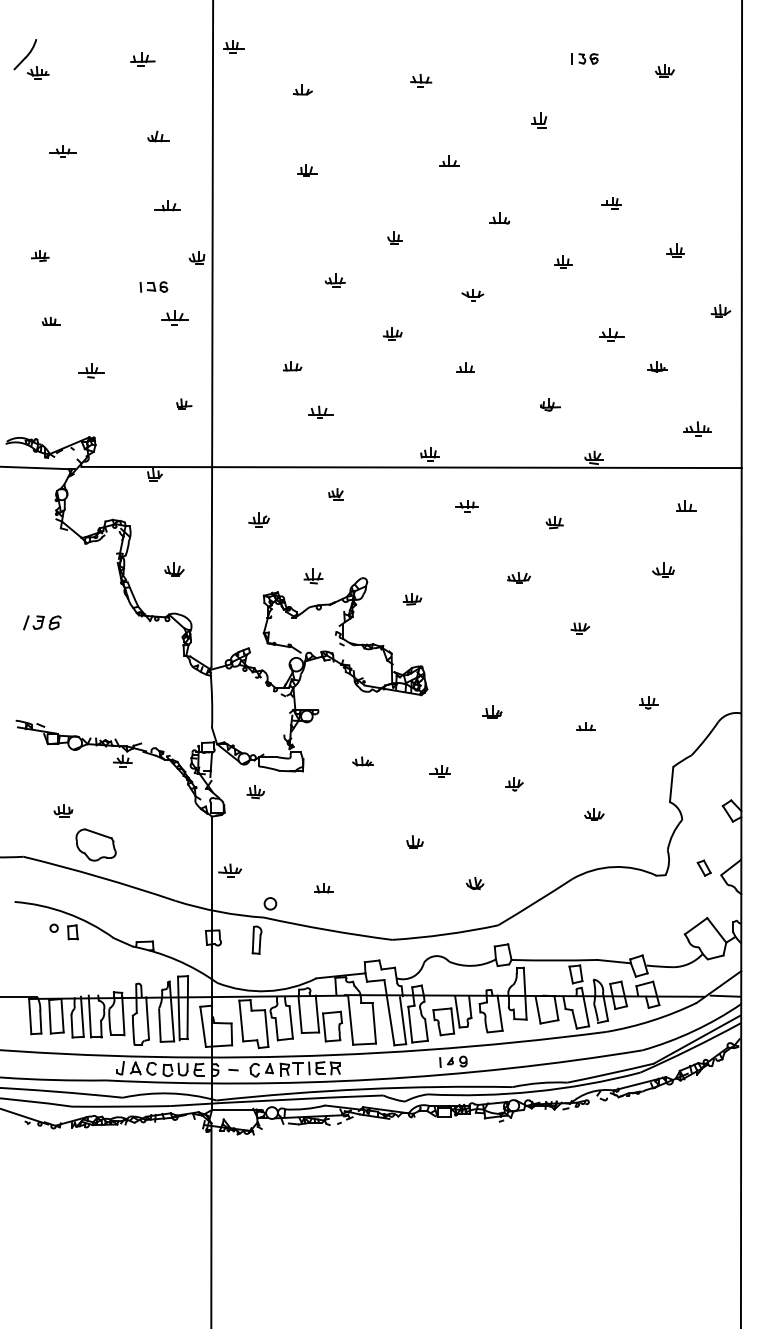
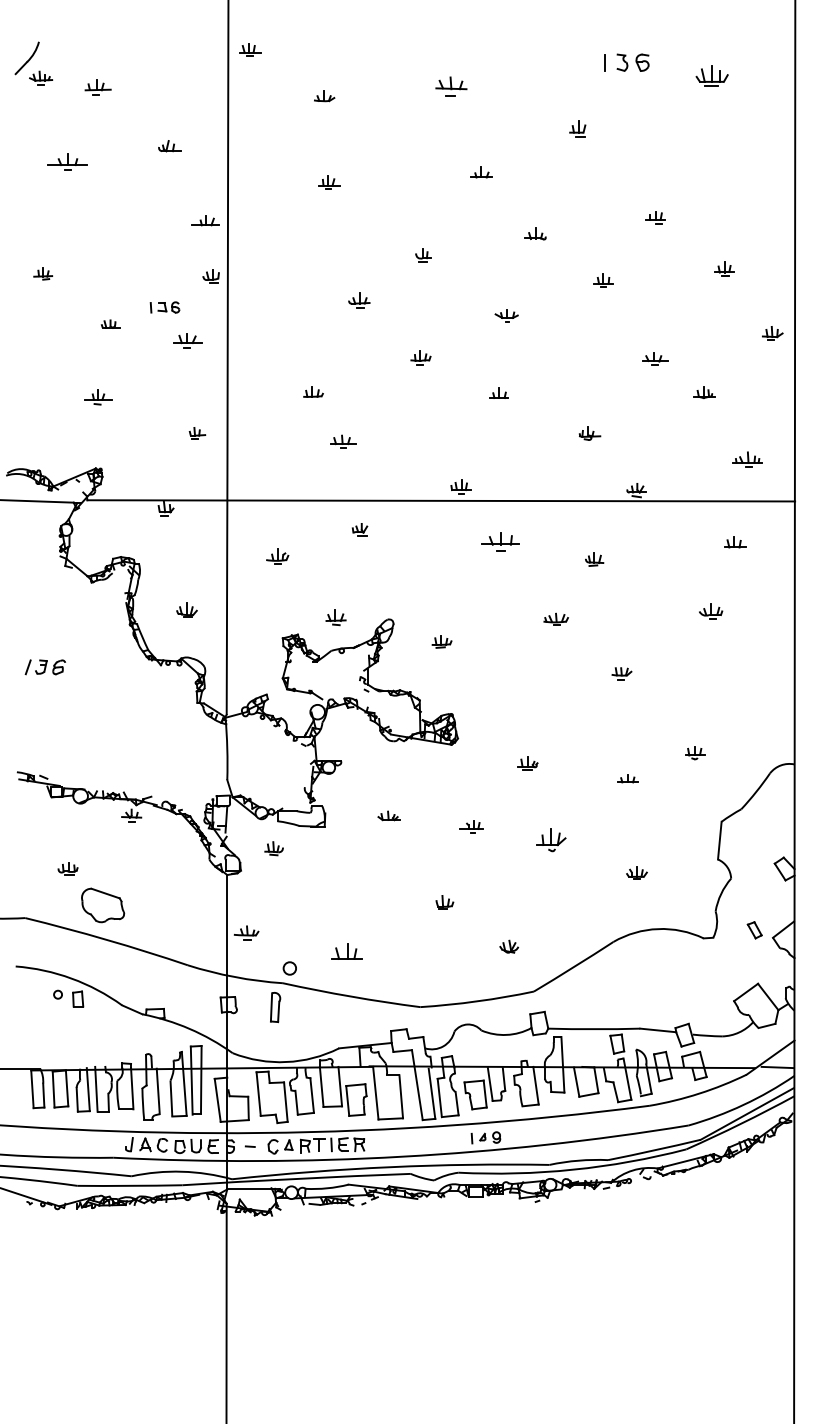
part: (142, 59) -> (97, 87), moved
part: (584, 59) -> (626, 63), size x1.6
part: (664, 70) -> (712, 75), size x1.6
part: (421, 80) -> (451, 86), size x1.4
part: (62, 151) -> (66, 162), size x1.4
part: (167, 205) -> (205, 220), moved
part: (50, 320) -> (110, 323), moved
part: (466, 506) -> (500, 542), size x1.6
part: (514, 784) -> (551, 840), size x1.6
part: (323, 887) -> (346, 951), size x1.6

